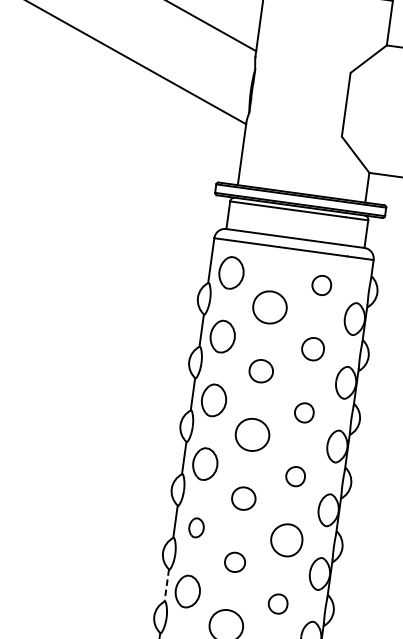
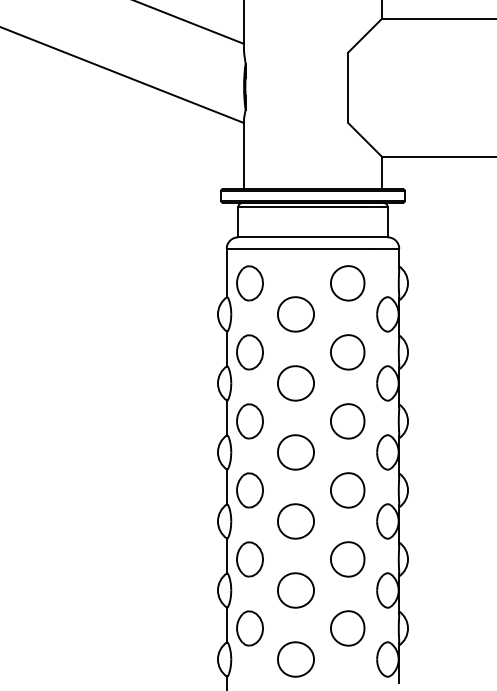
part: (321, 285) -> (347, 283), size x1.67
part: (312, 349) -> (347, 352), size x1.43
part: (260, 371) -> (295, 383), size x1.43
part: (304, 412) -> (347, 421), size x1.67
part: (295, 476) -> (347, 490), size x1.67
part: (243, 498) -> (295, 521), size x1.43
part: (196, 527) -> (249, 559), size x1.67
part: (234, 562) -> (295, 590), size x1.67
line: (166, 585) -> (226, 625), dashed -> solid
part: (277, 604) -> (347, 628), size x1.67

